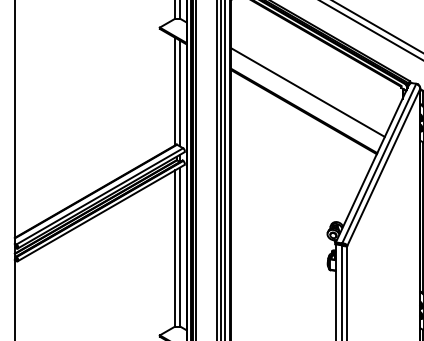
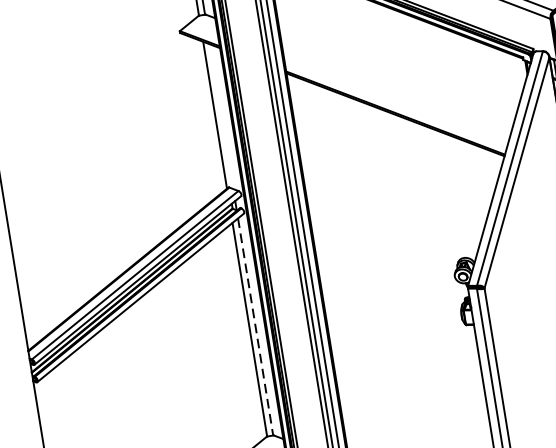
line: (307, 92) -> (396, 87), removed
line: (179, 93) -> (221, 116), removed
line: (179, 247) -> (255, 327), solid -> dashed

